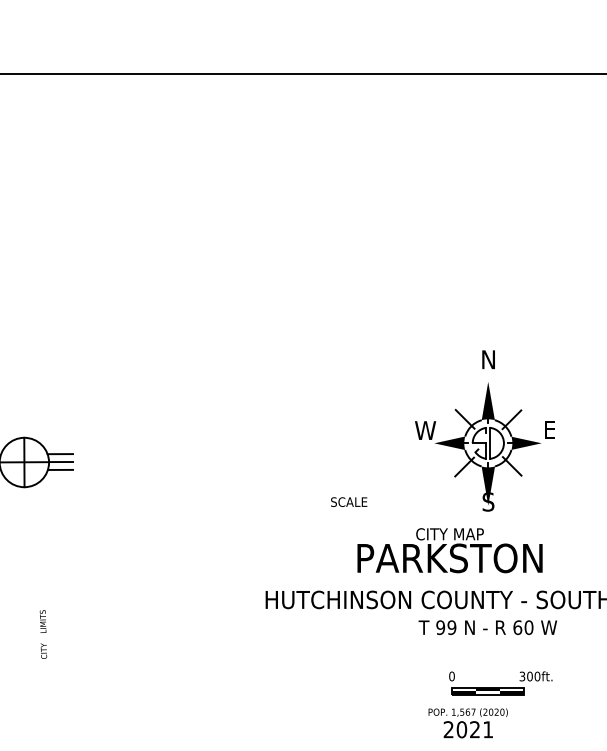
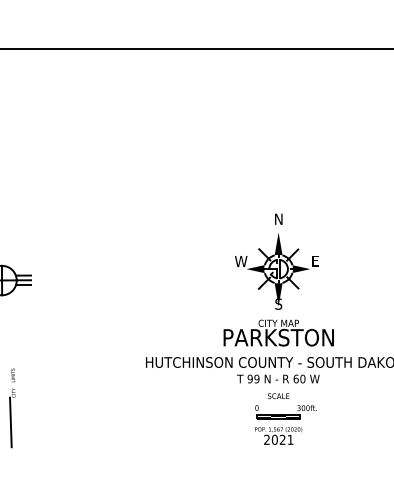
text: (348, 502) -> (278, 396), moved
text: (449, 549) -> (278, 332), moved
line: (38, 700) -> (10, 422), added
text: (467, 722) -> (278, 435), moved

